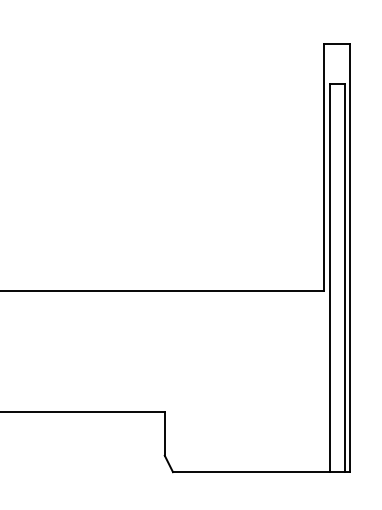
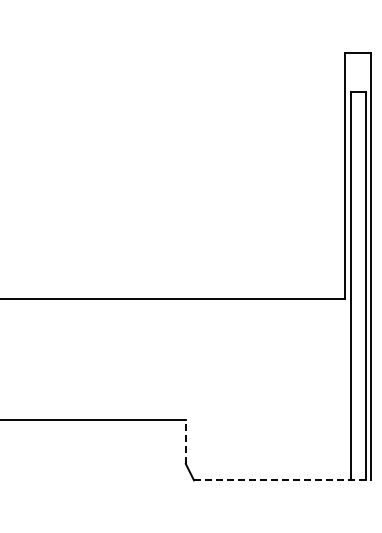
line: (164, 434) -> (185, 442), solid -> dashed
line: (261, 472) -> (282, 480), solid -> dashed

